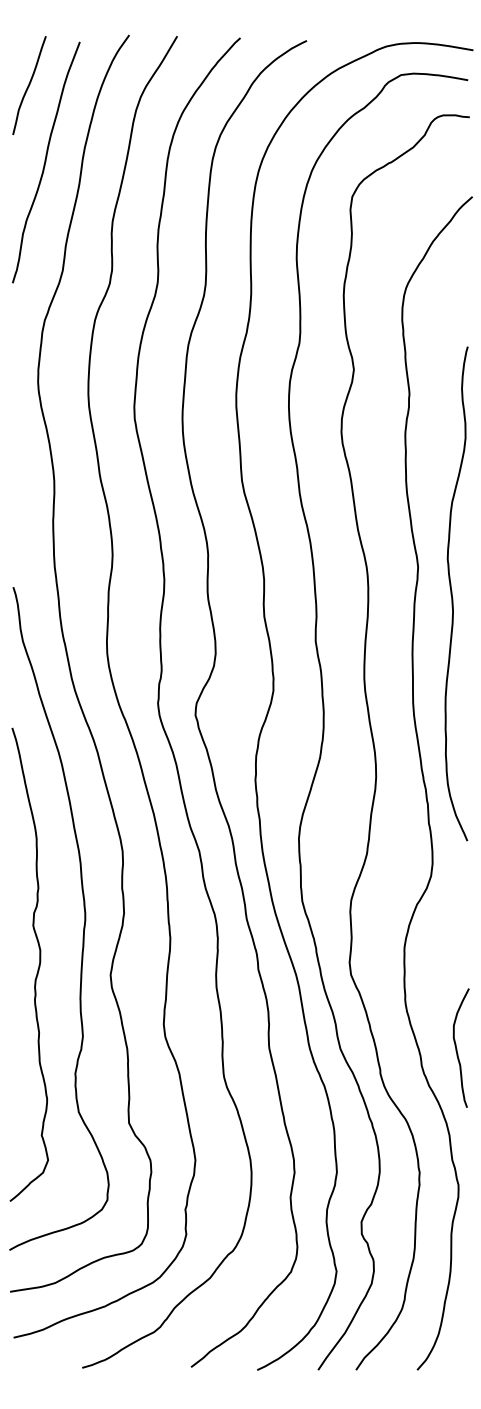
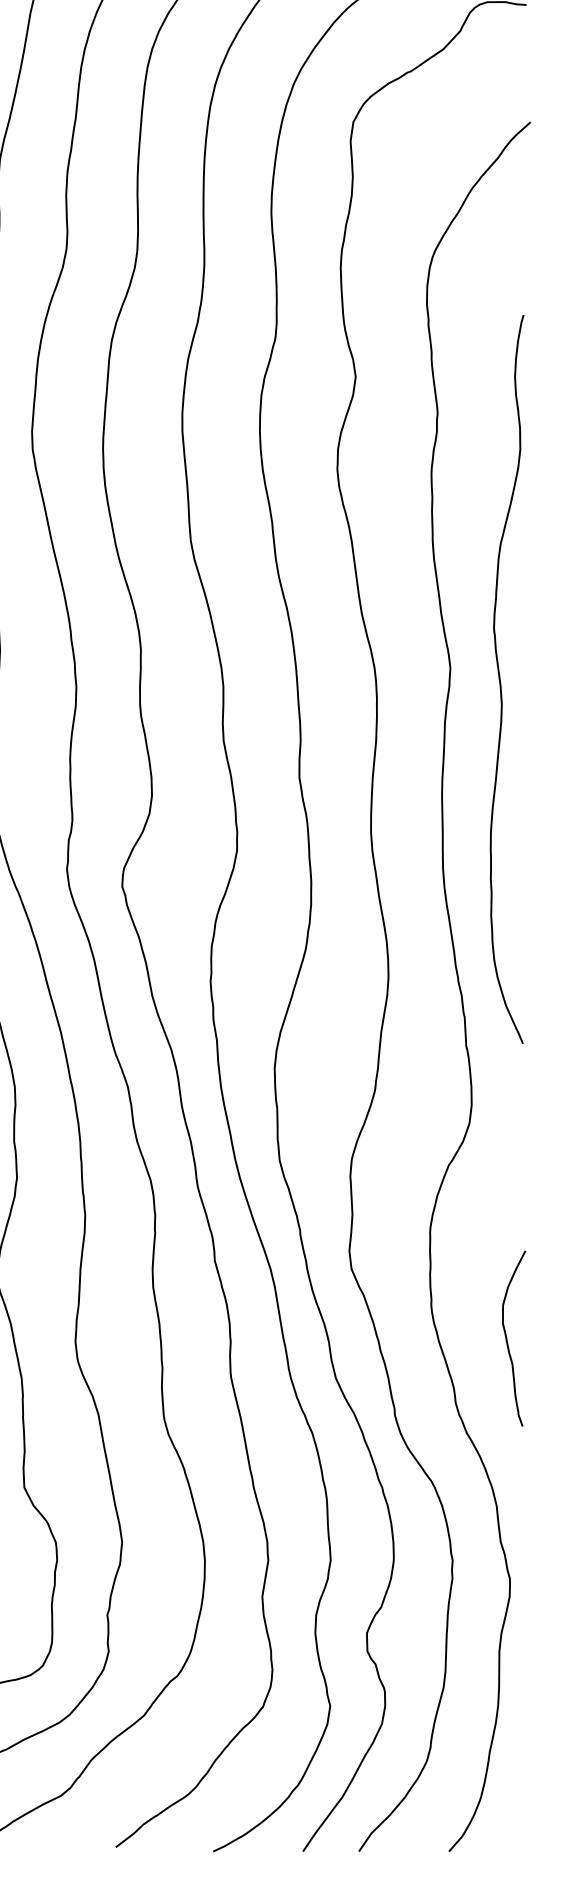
curve: (452, 593) -> (501, 678), moved
curve: (457, 1048) -> (508, 1339), moved

